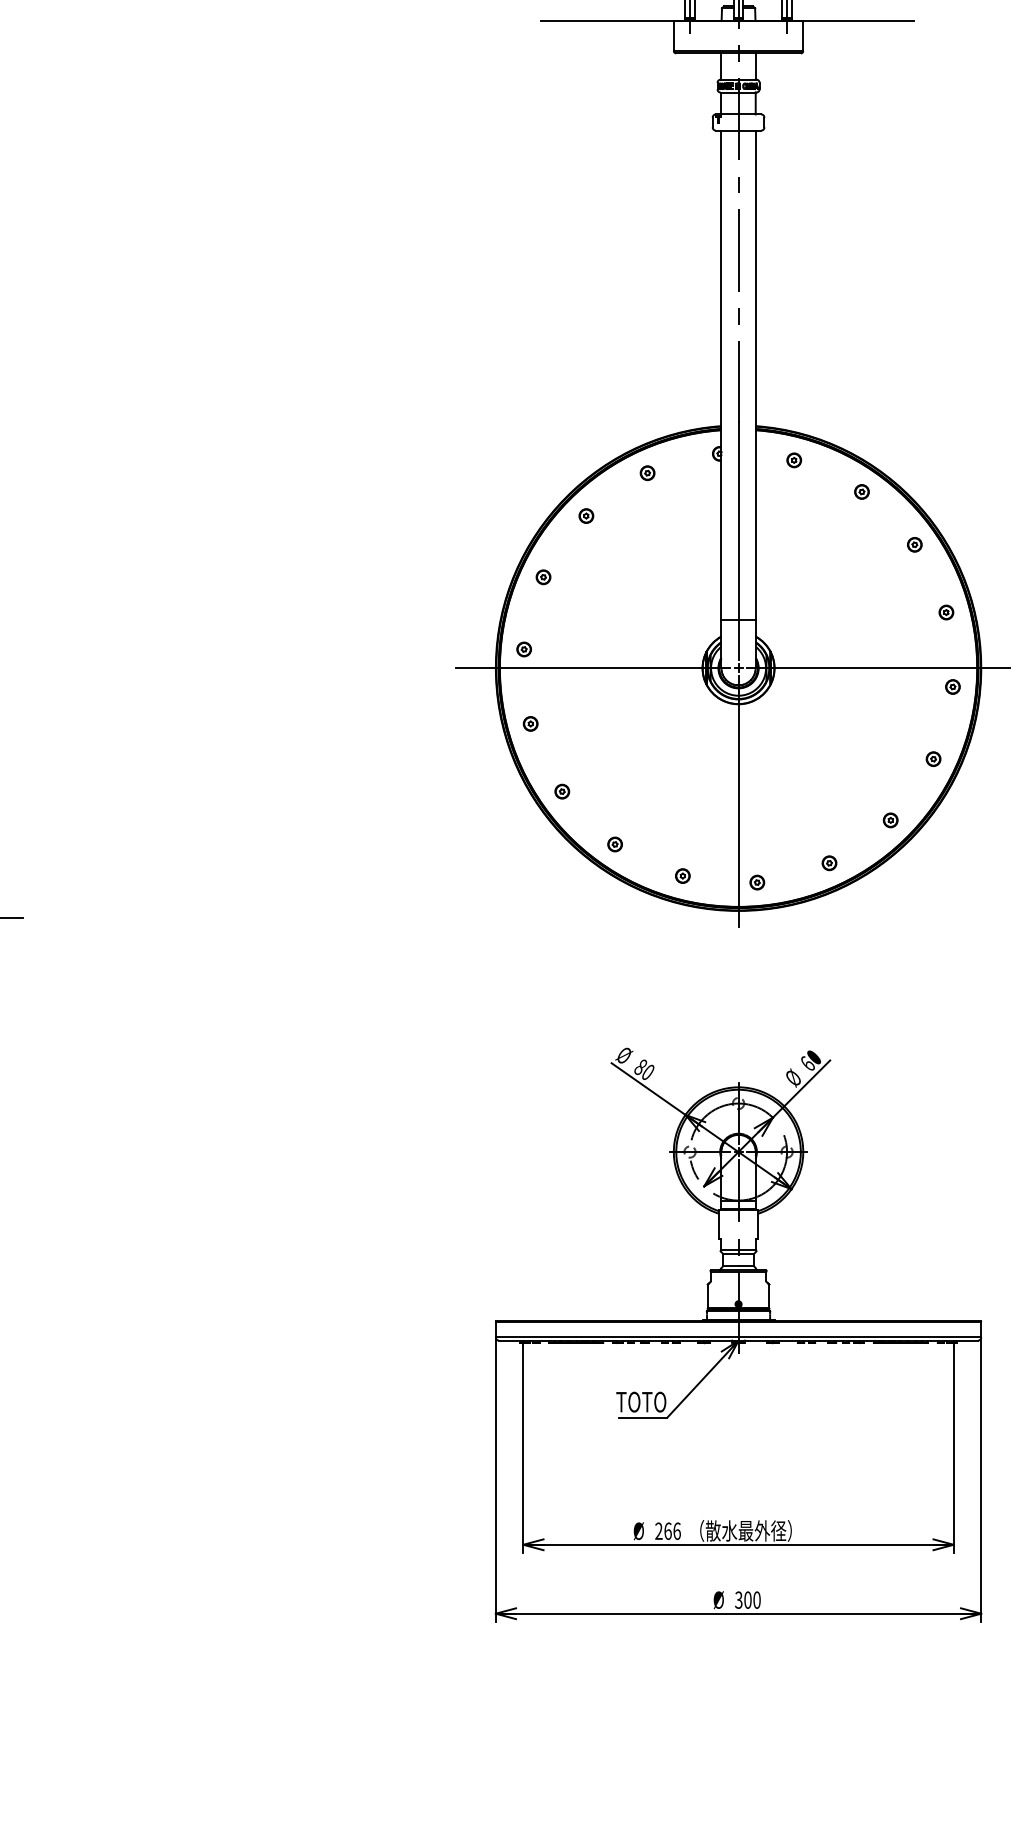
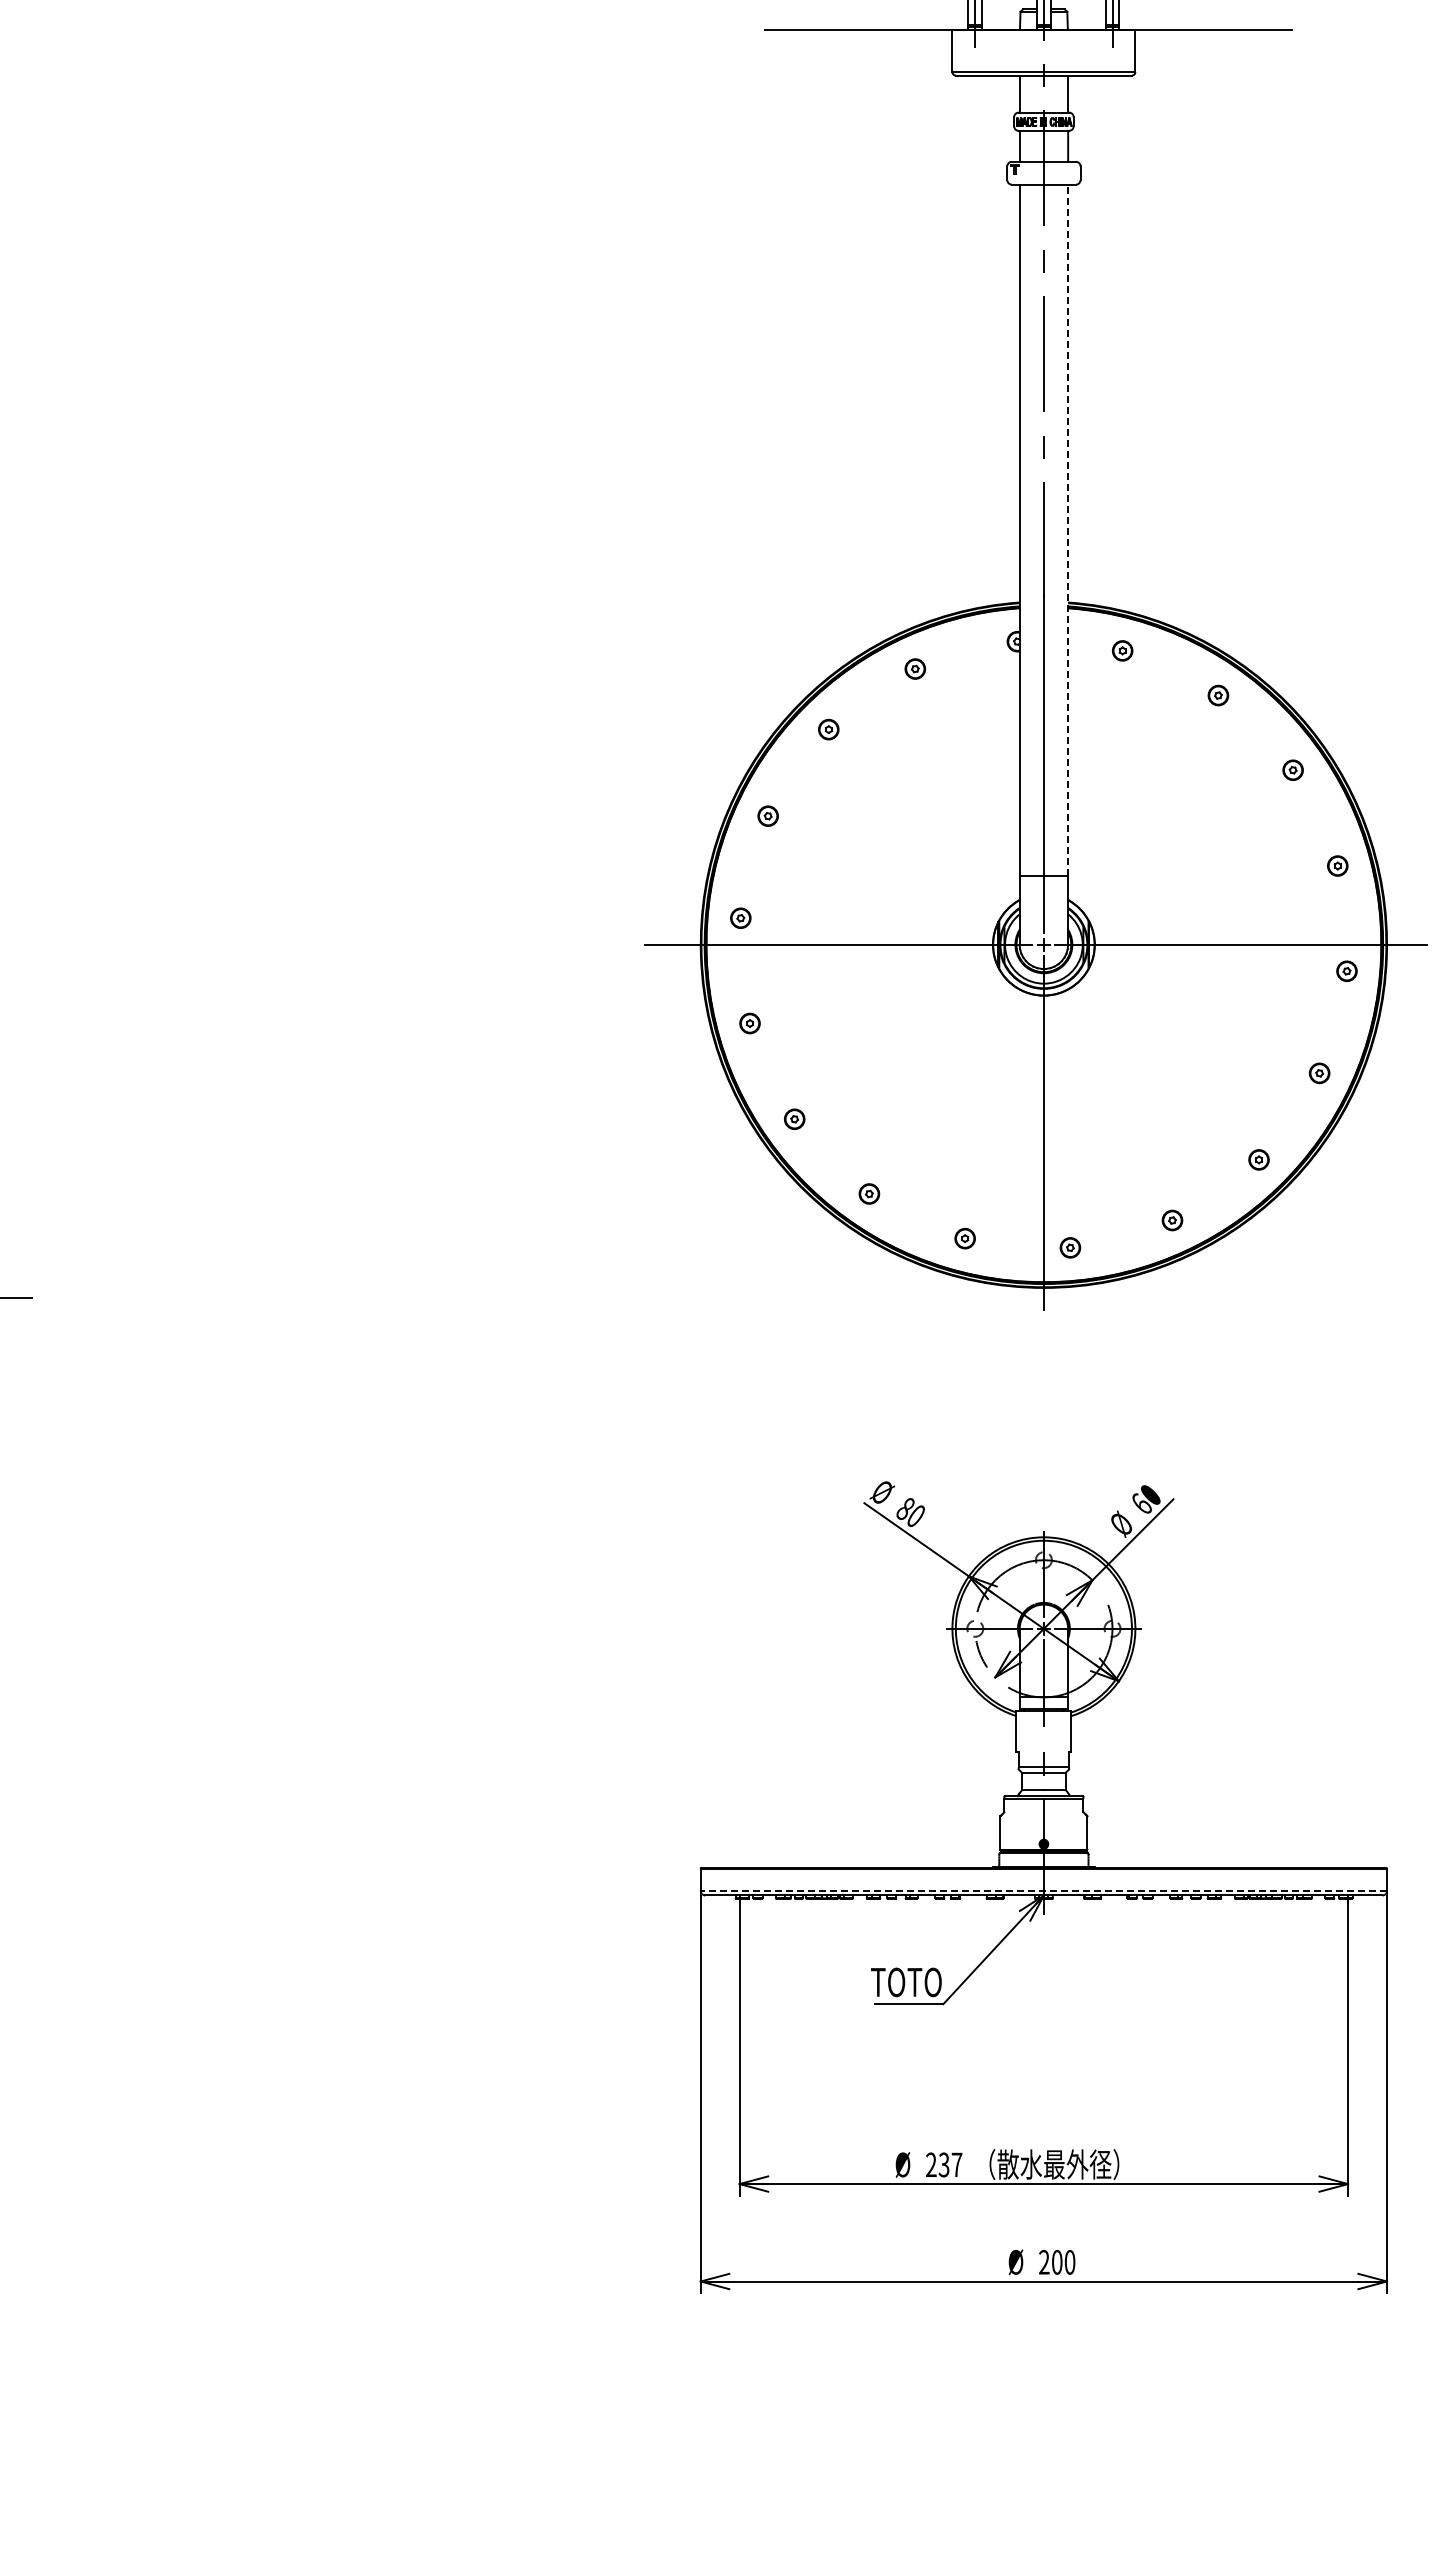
line: (755, 375) -> (1068, 530), solid -> dashed
line: (738, 1337) -> (1043, 1890), solid -> dashed
text: (672, 1530) -> (950, 2164), 266 -> 237
text: (738, 1600) -> (1043, 2262), 300 -> 200

